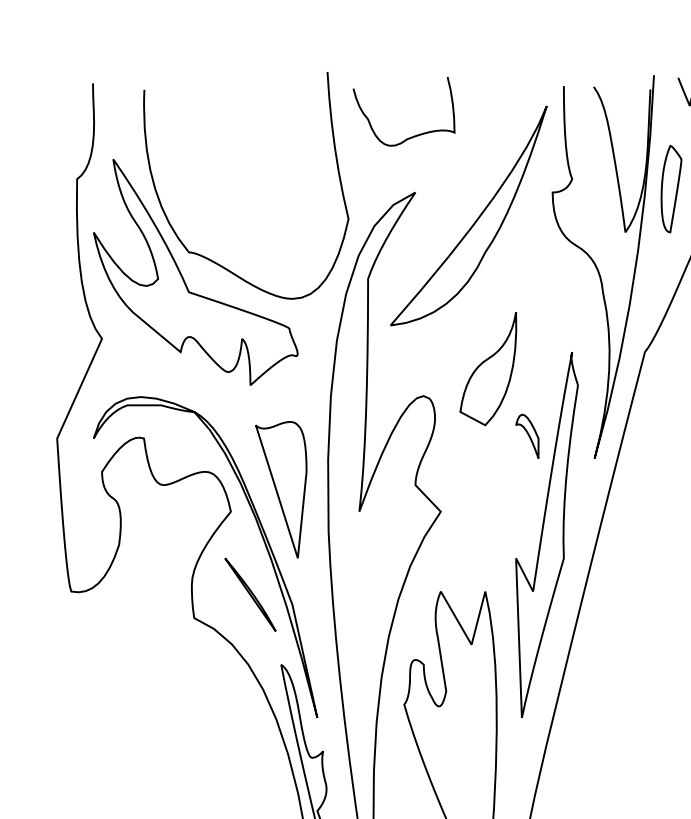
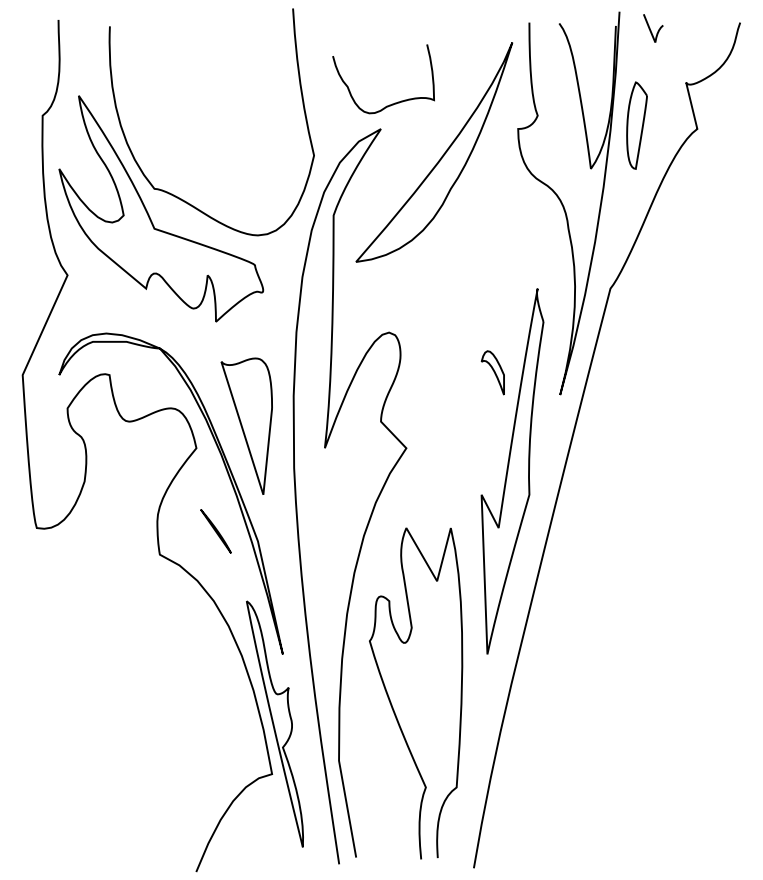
curve: (412, 135) -> (392, 103), moved
part: (487, 368) -> (453, 305), removed
part: (249, 594) -> (215, 531), size x0.6

